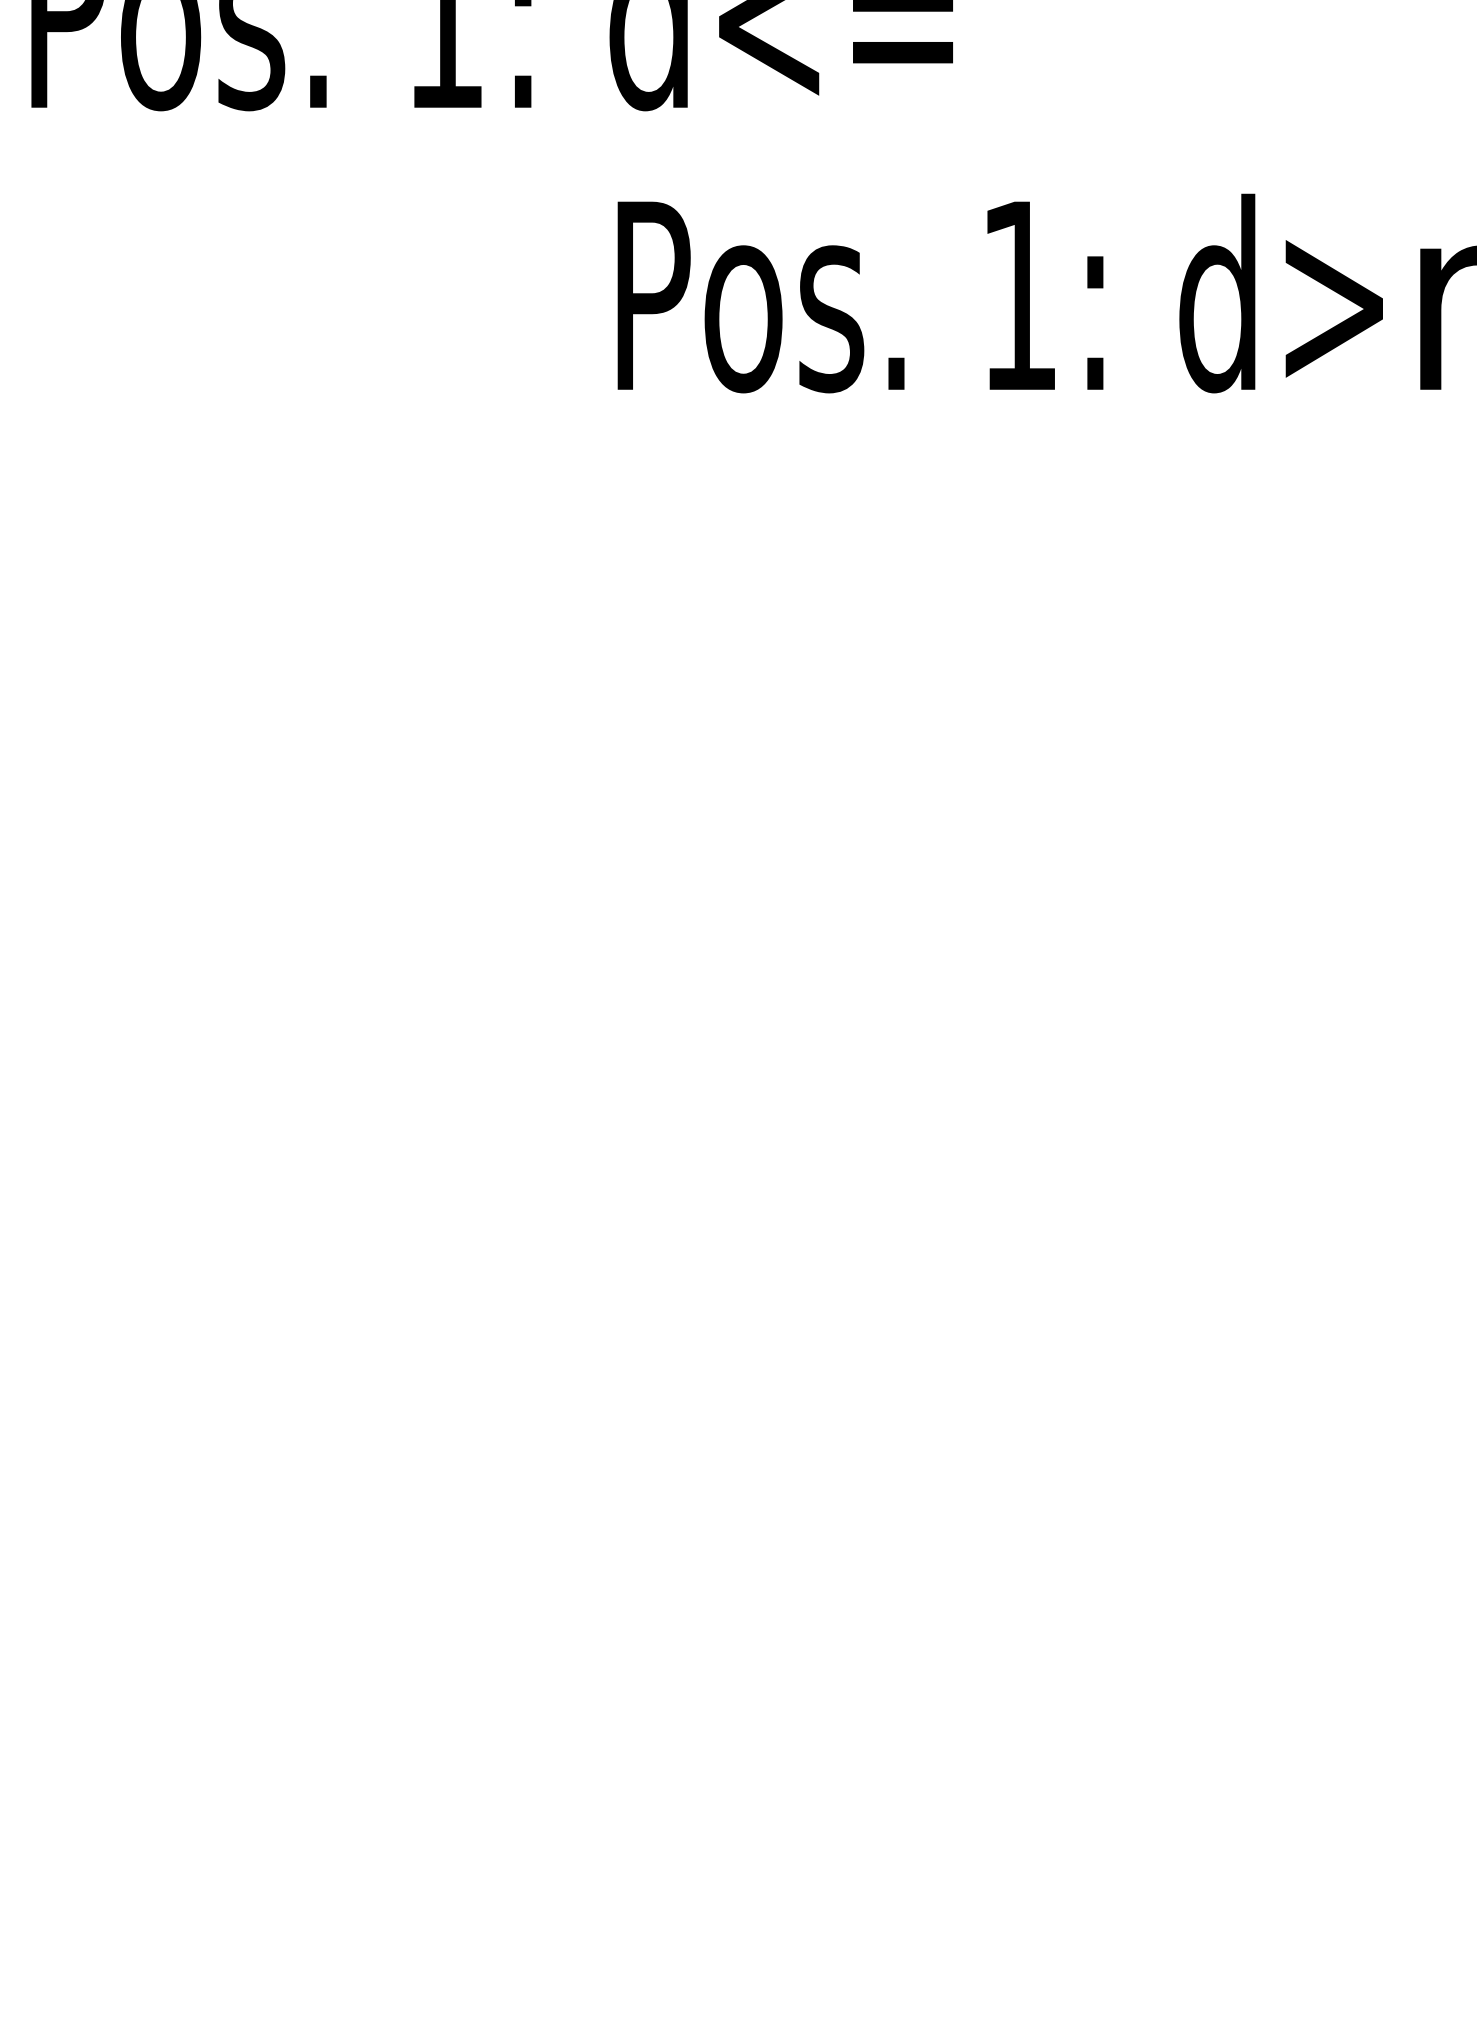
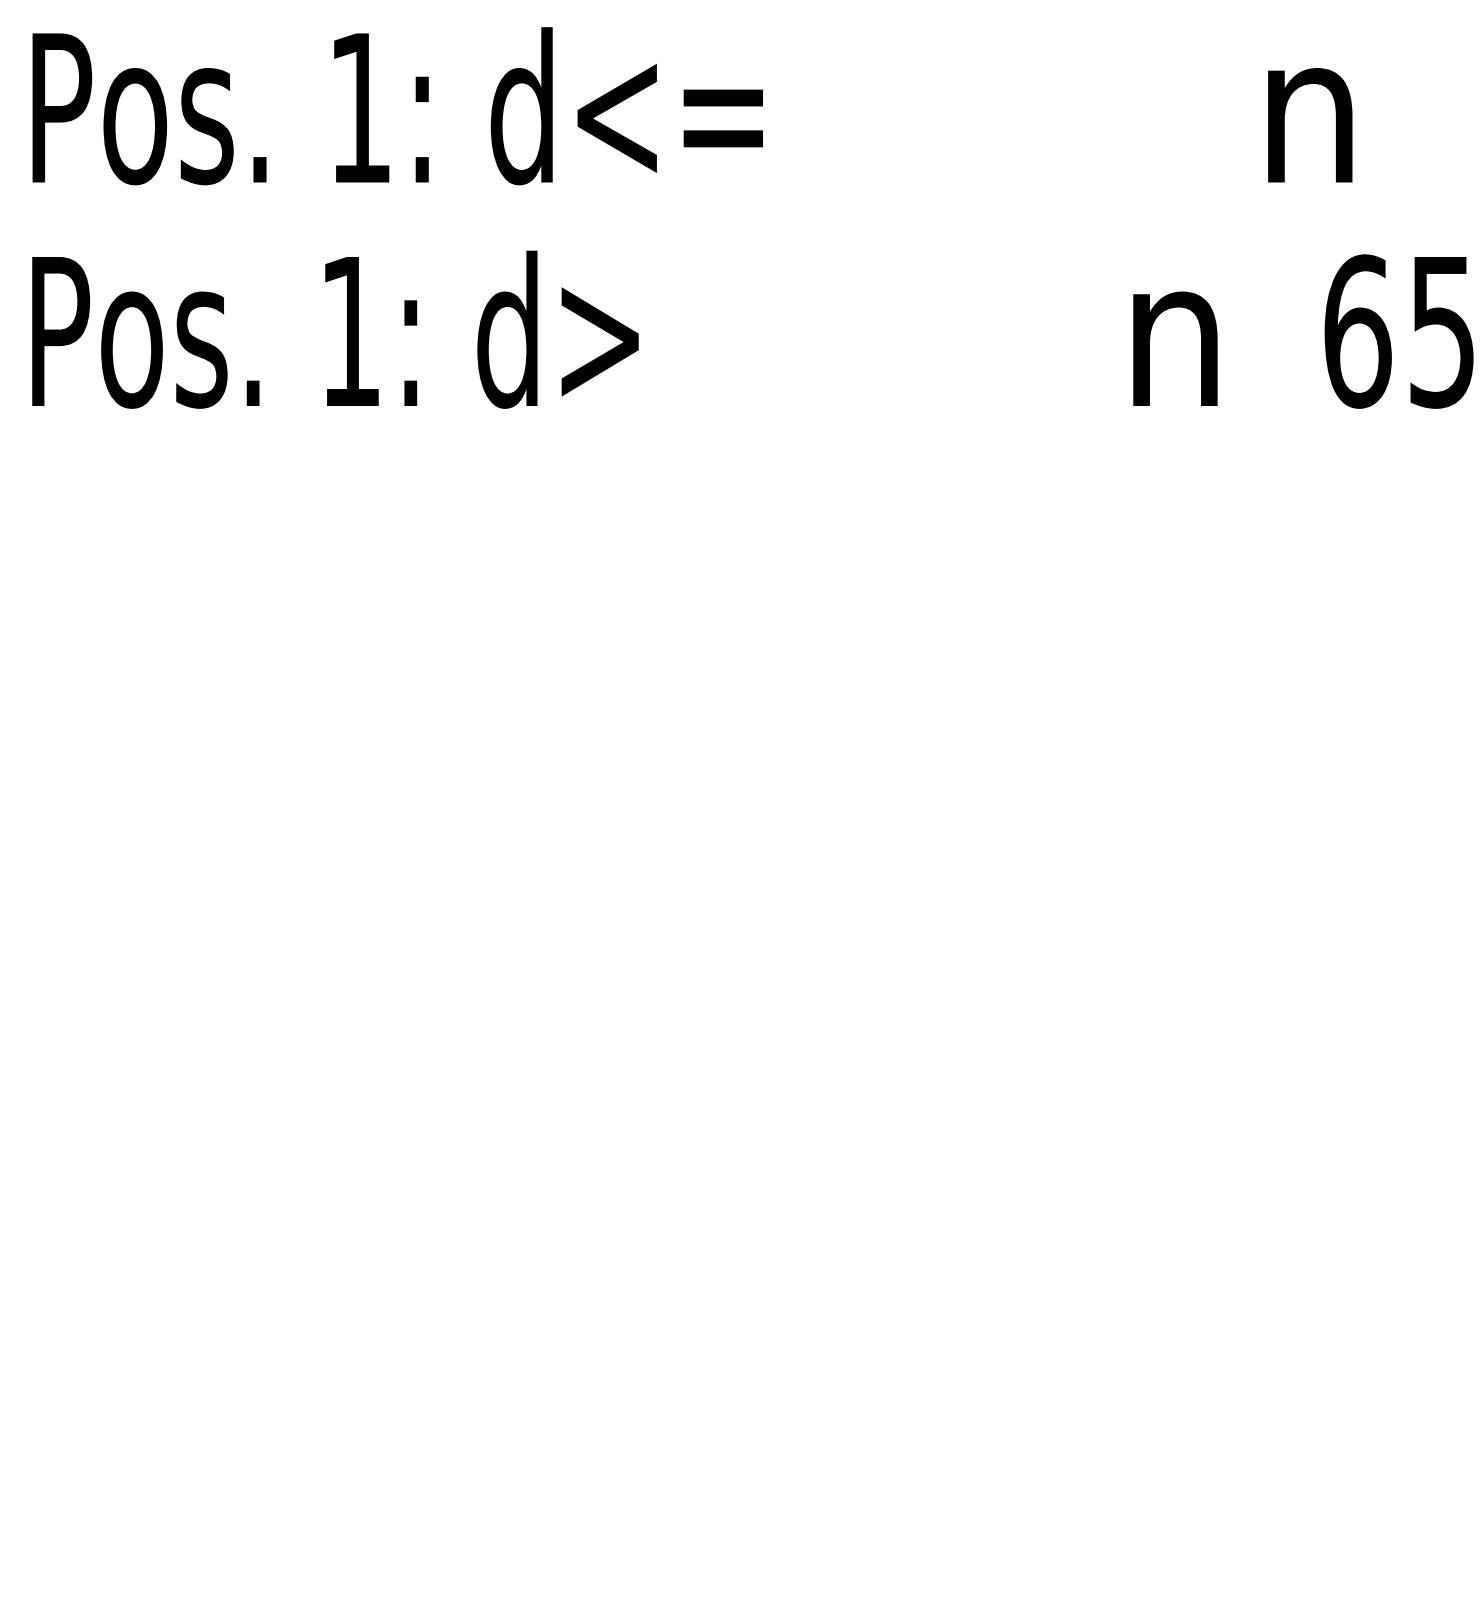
text: (1000, 293) -> (335, 329), moved

